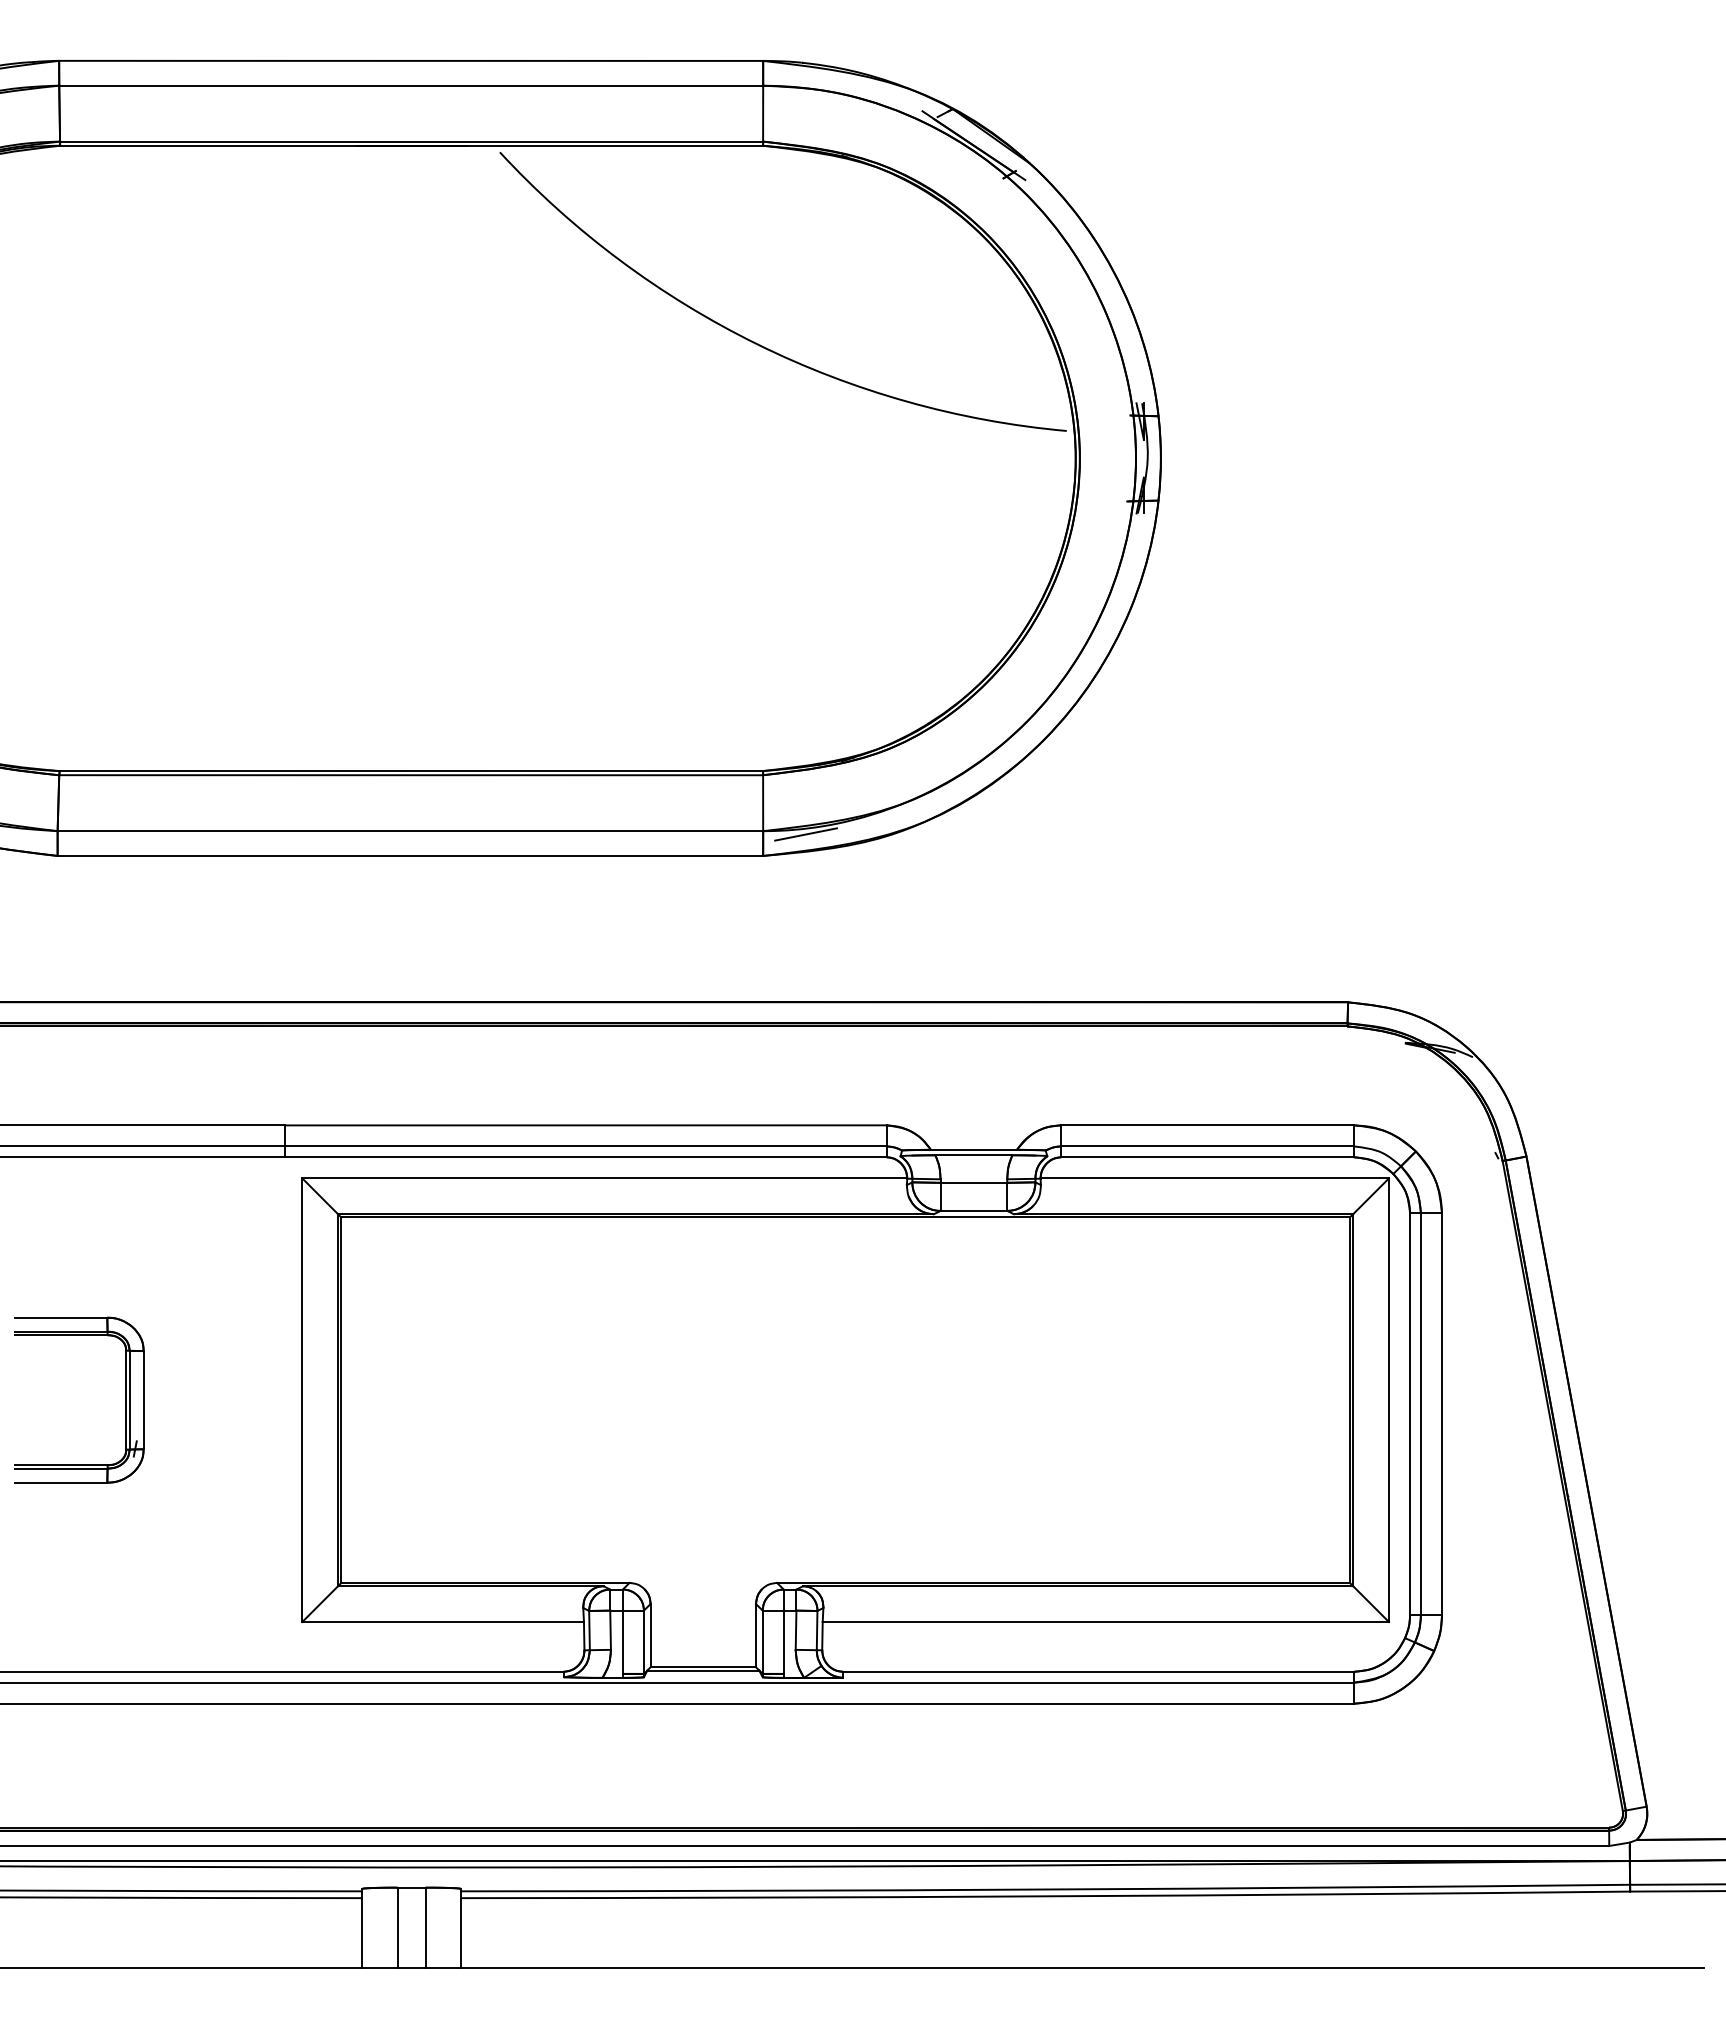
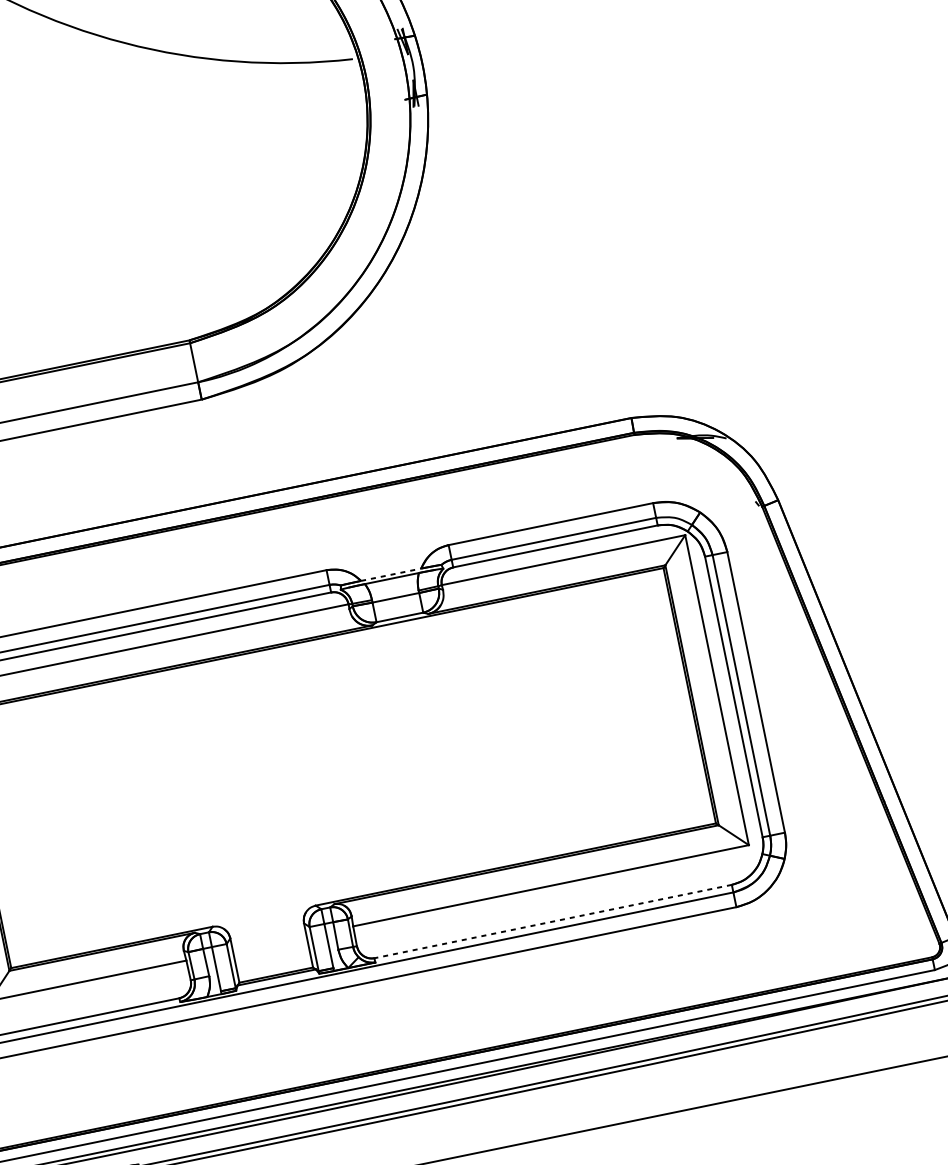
line: (805, 834) -> (228, 378), removed
line: (973, 1149) -> (390, 574), solid -> dashed
line: (1098, 1671) -> (553, 921), solid -> dashed

